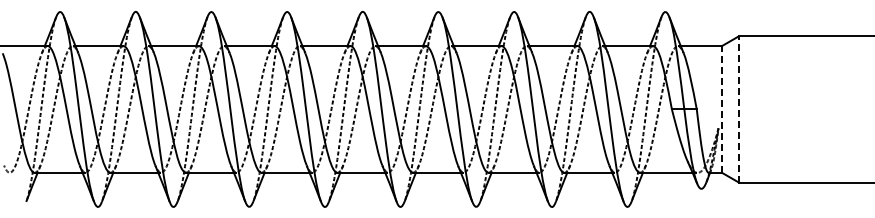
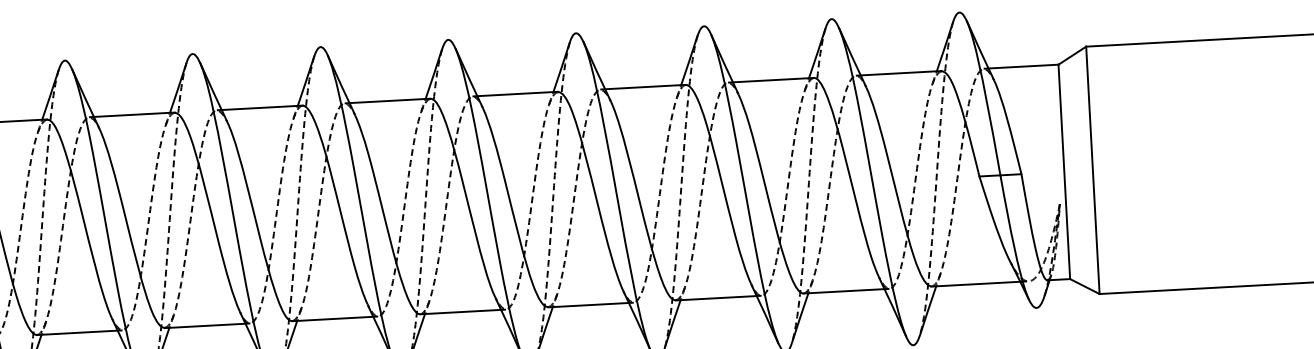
line: (722, 108) -> (1064, 170), dashed -> solid
line: (739, 108) -> (1093, 168), dashed -> solid

